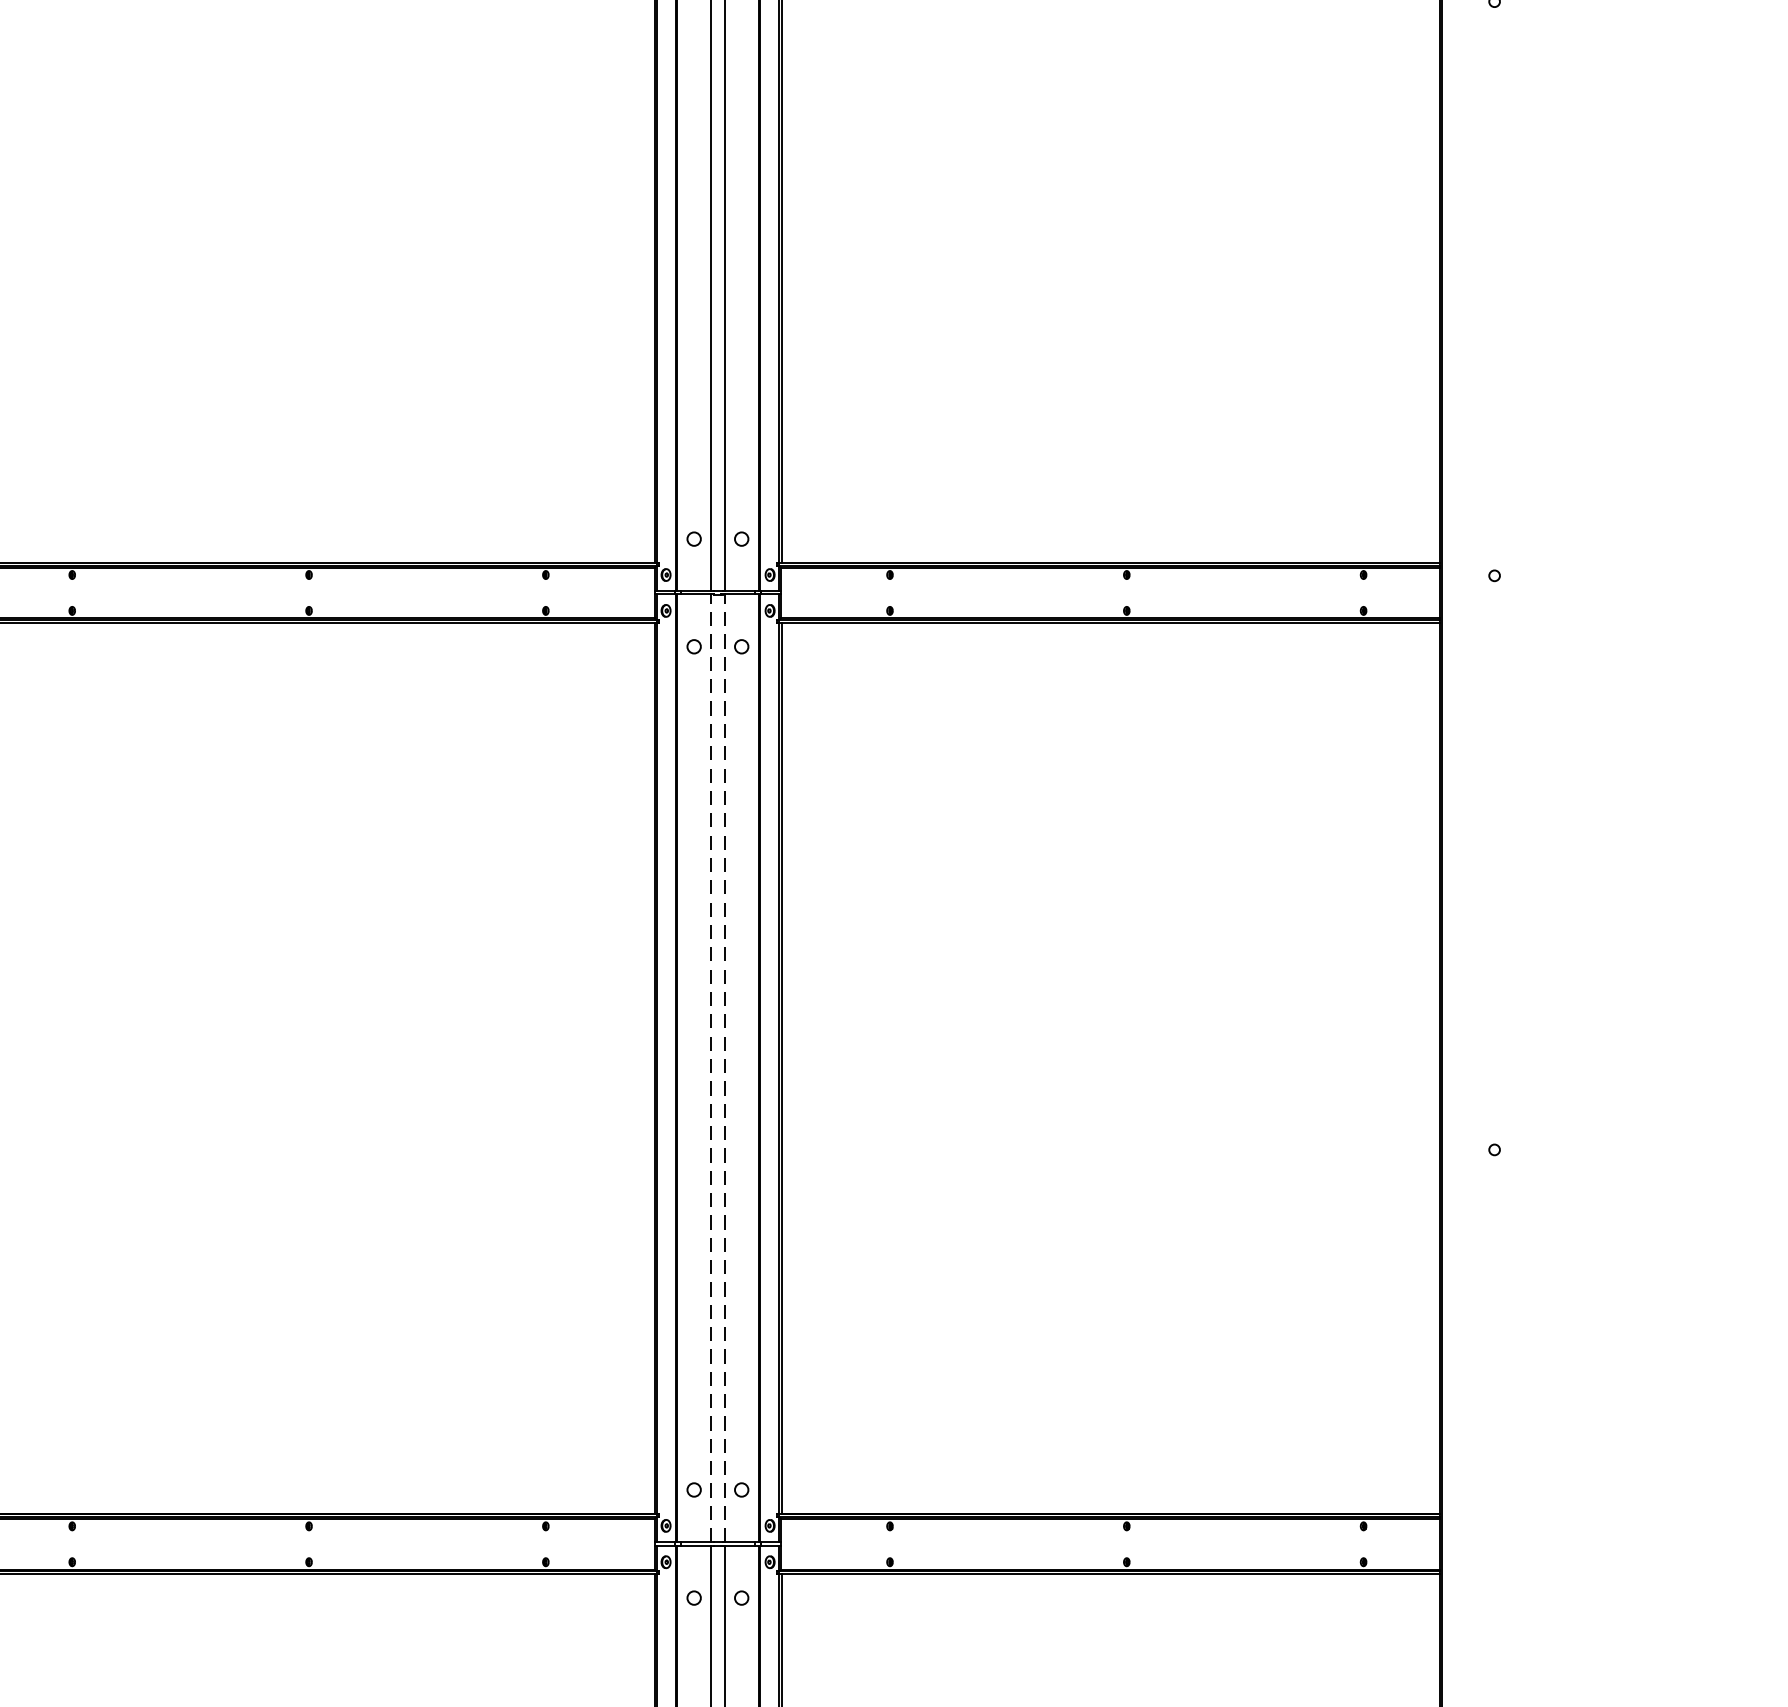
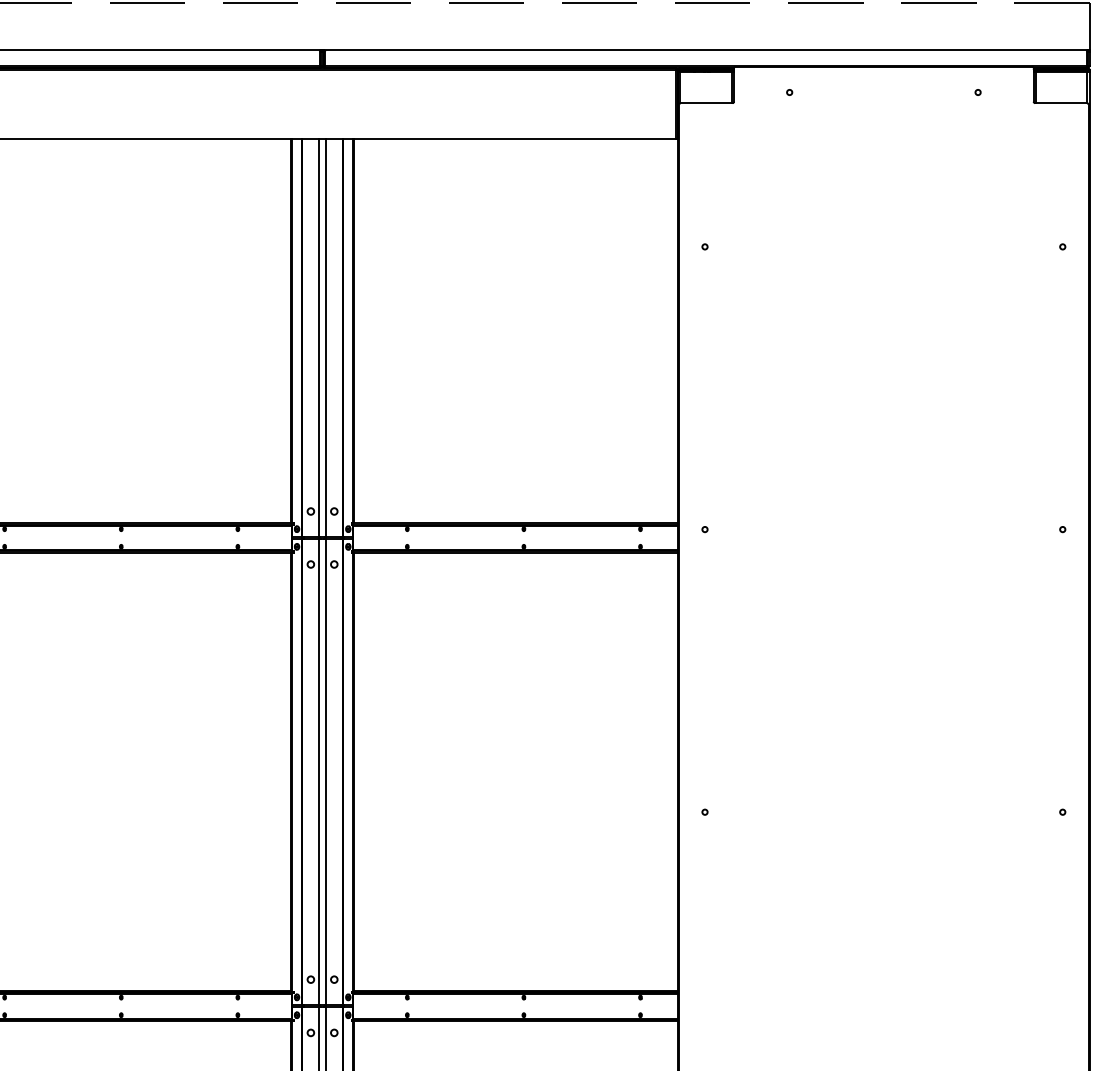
line: (711, 1067) -> (319, 771), dashed -> solid
line: (723, 1067) -> (325, 771), dashed -> solid

